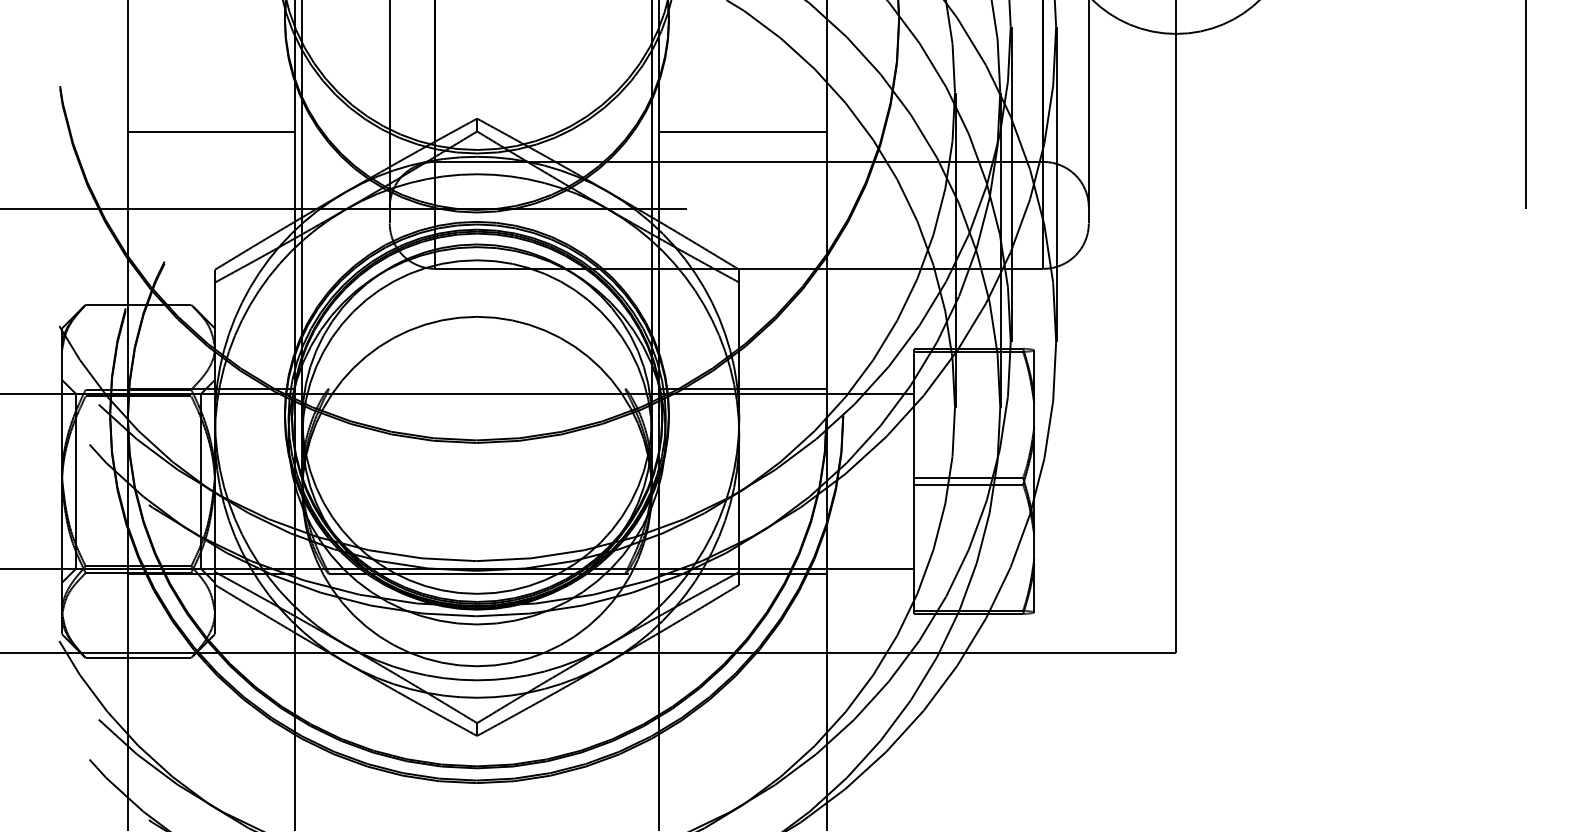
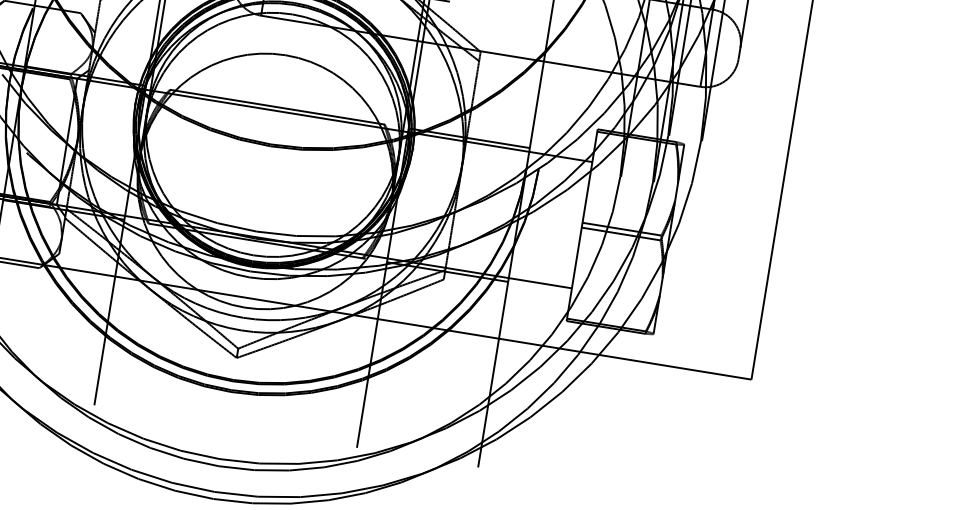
line: (477, 388) -> (277, 107), added

